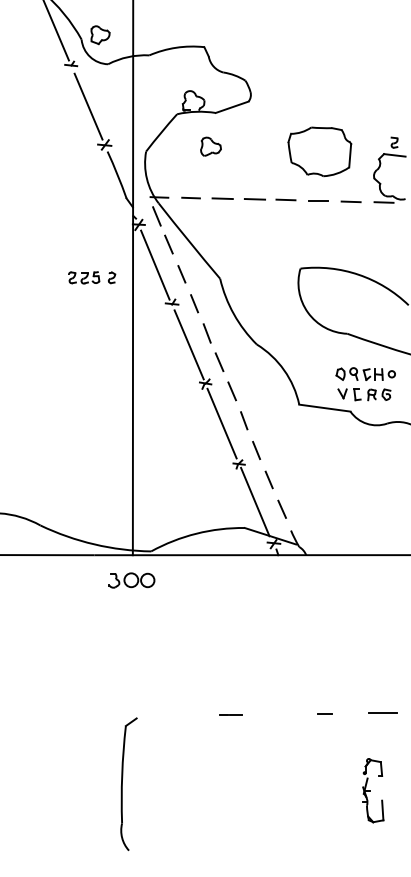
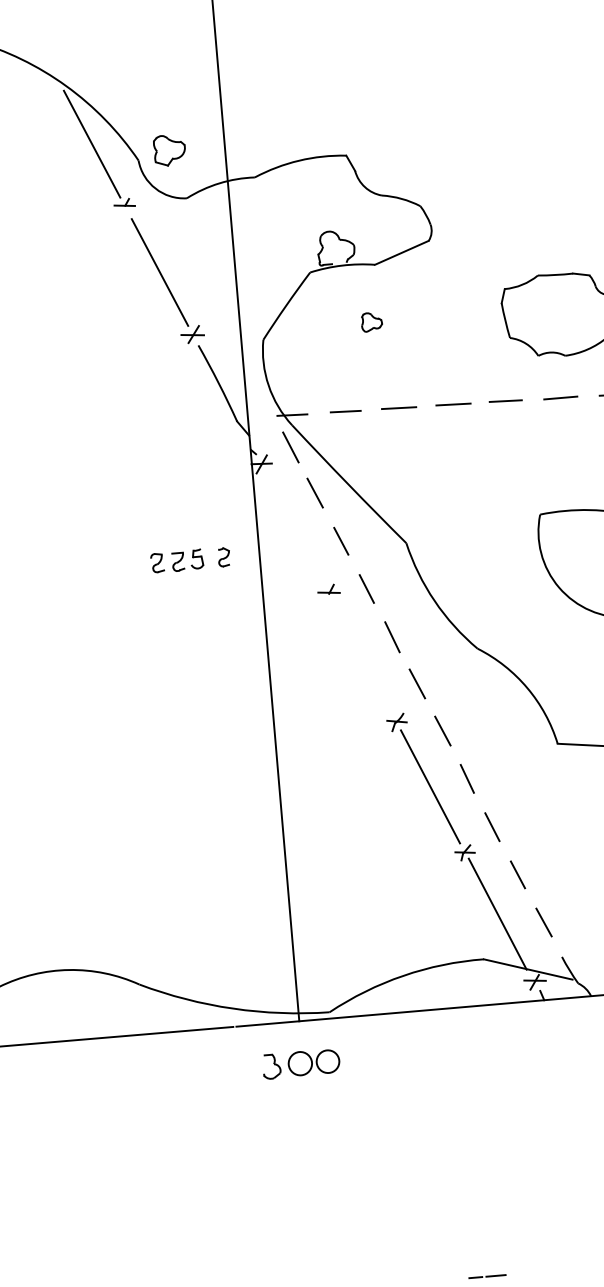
part: (210, 146) -> (371, 321), size x0.6
line: (155, 264) -> (295, 528), removed
line: (188, 344) -> (362, 658), removed

